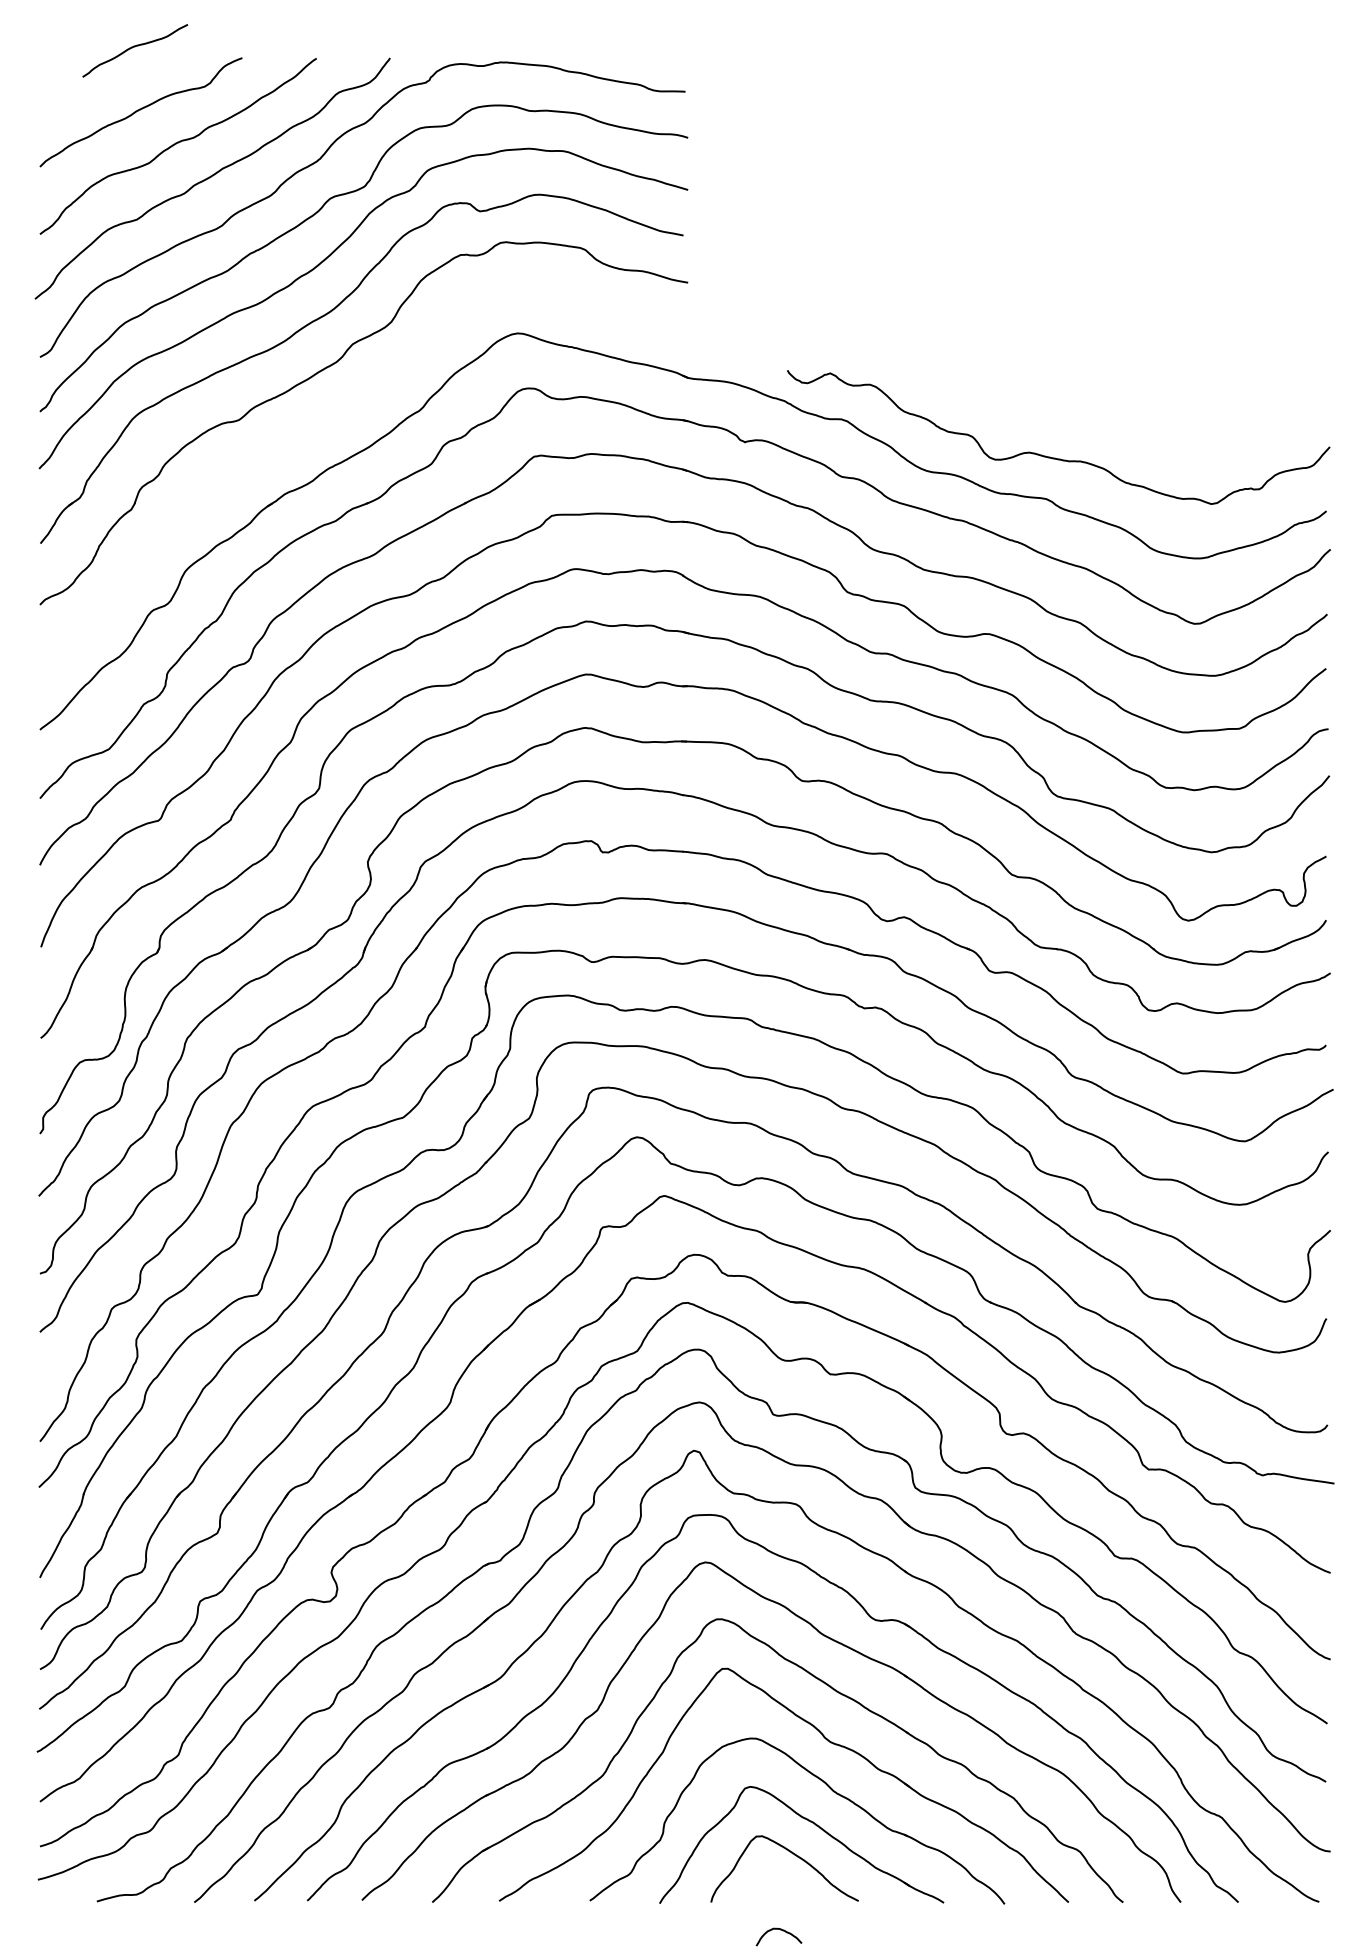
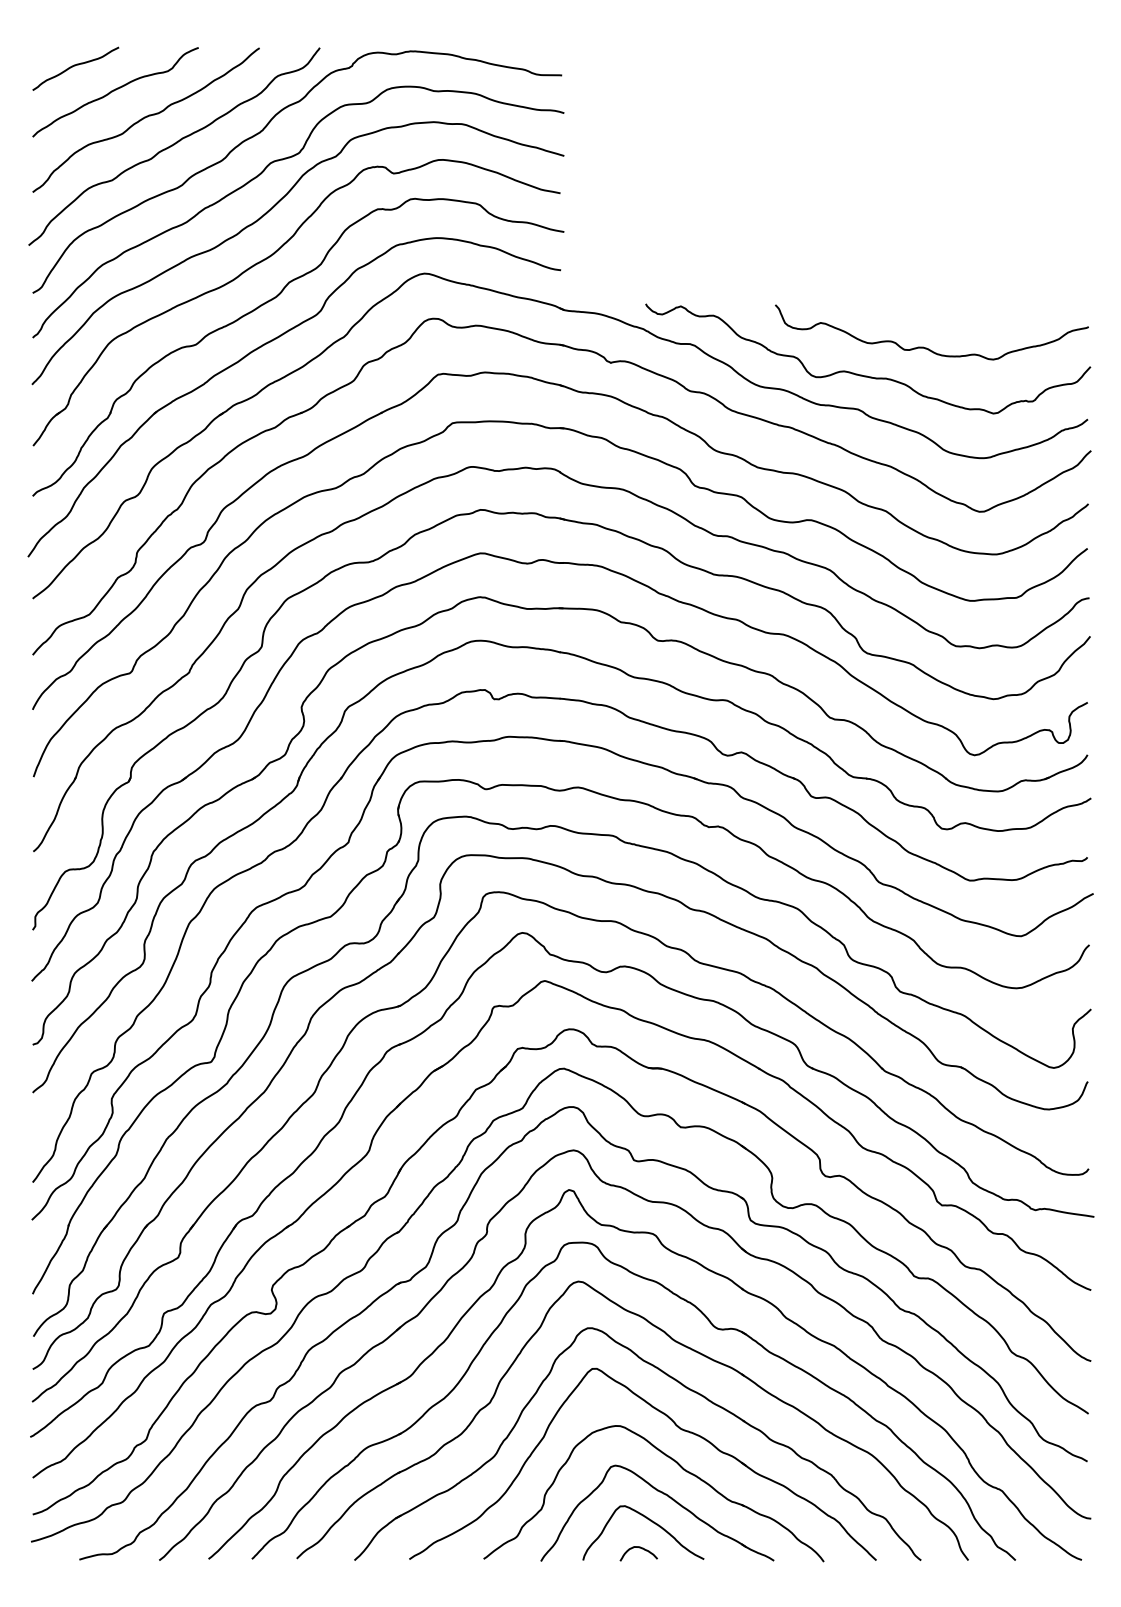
curve: (134, 47) -> (75, 66), moved
part: (321, 422) -> (263, 346), added
curve: (1129, 423) -> (926, 347), added
curve: (779, 1930) -> (639, 1548), moved

